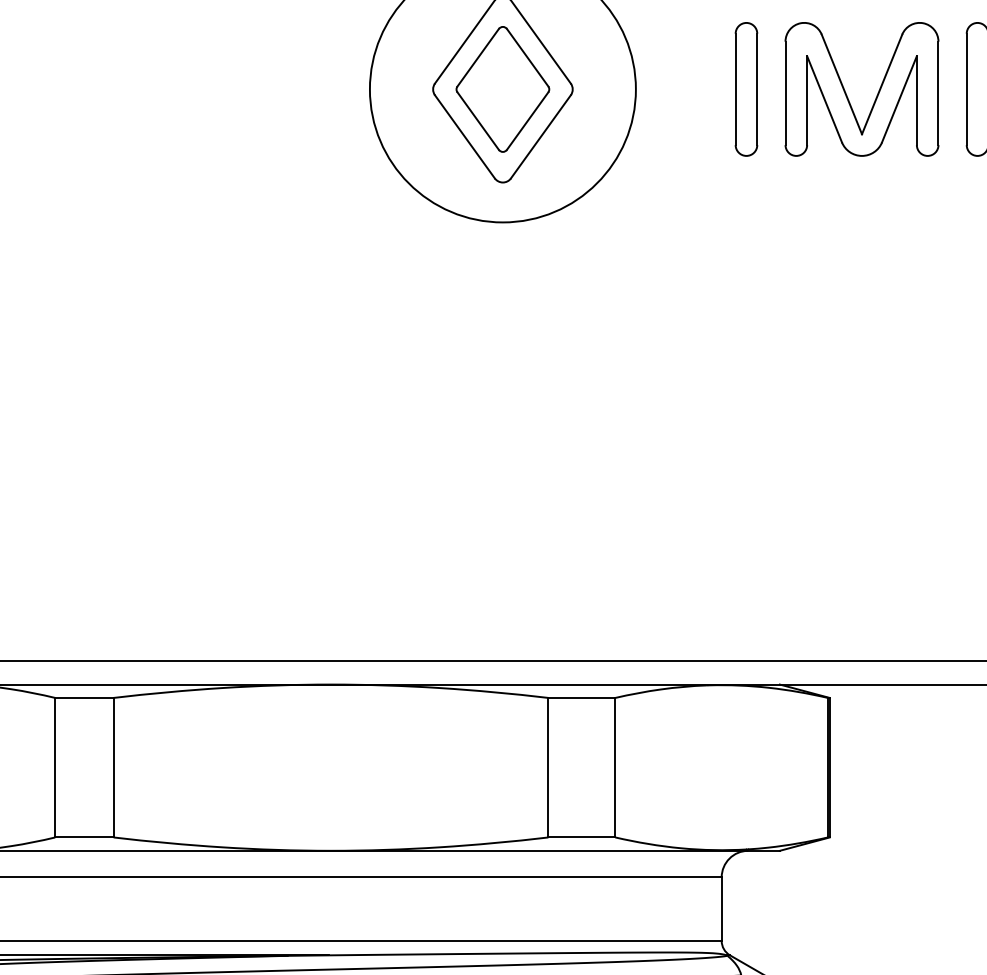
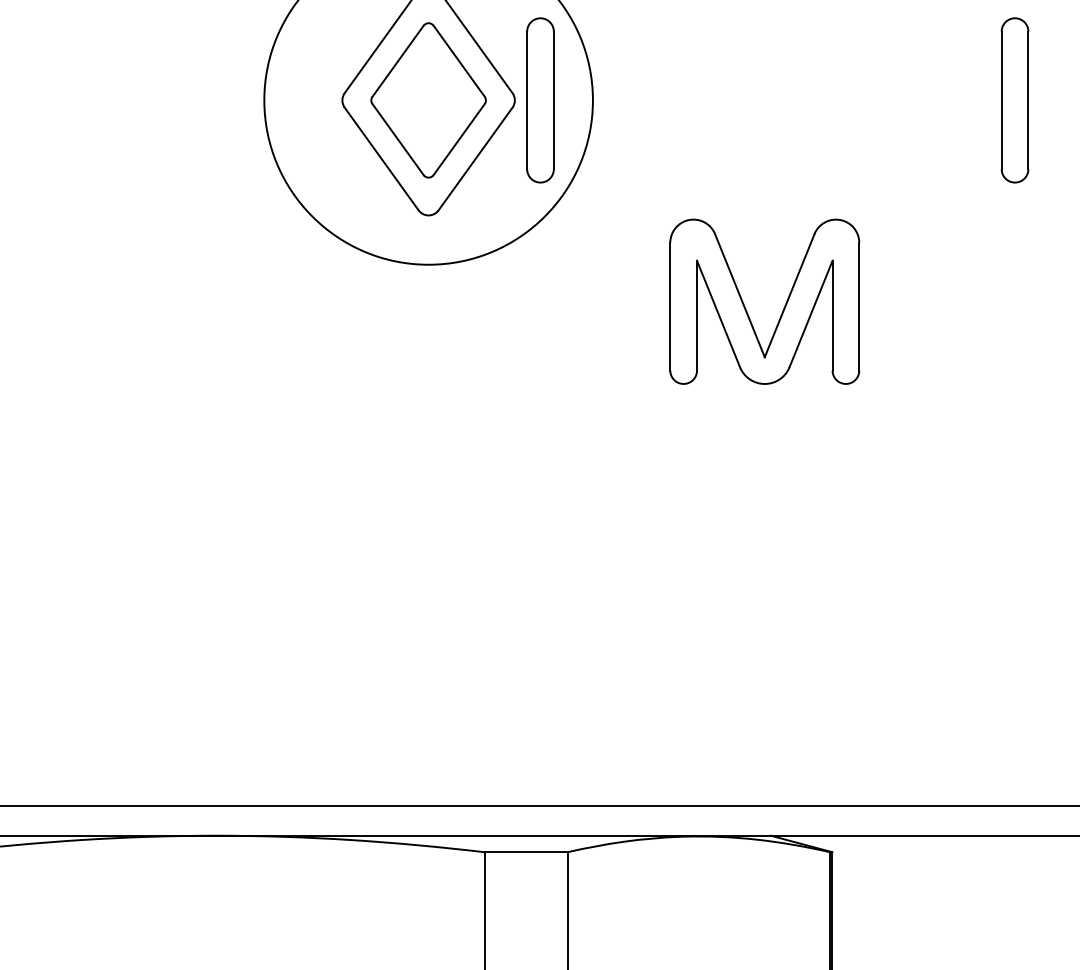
part: (746, 89) -> (540, 100), moved
part: (847, 95) -> (746, 309), moved

